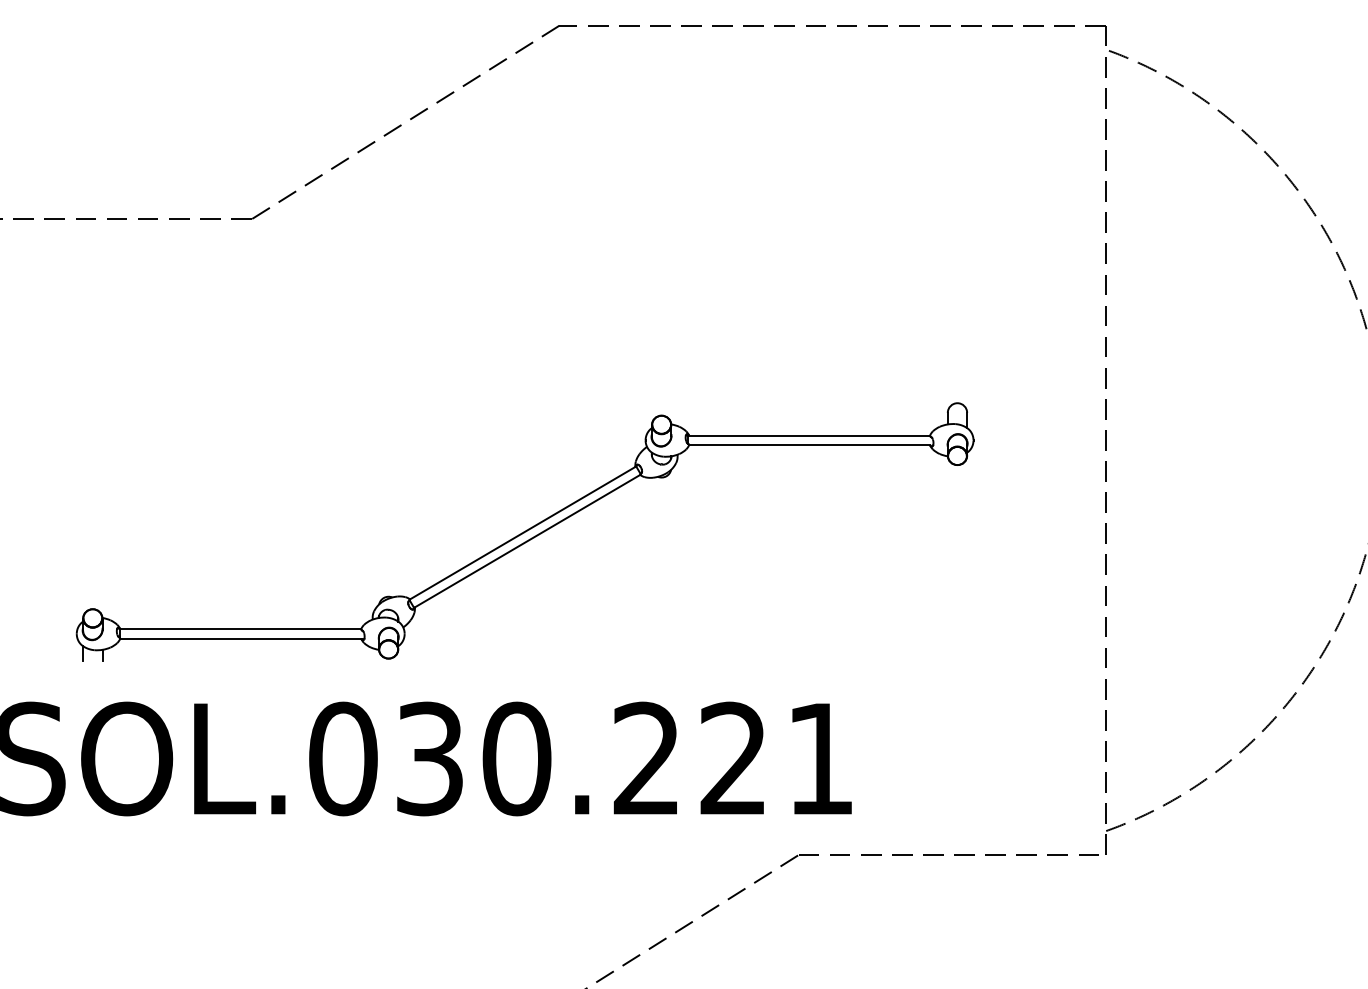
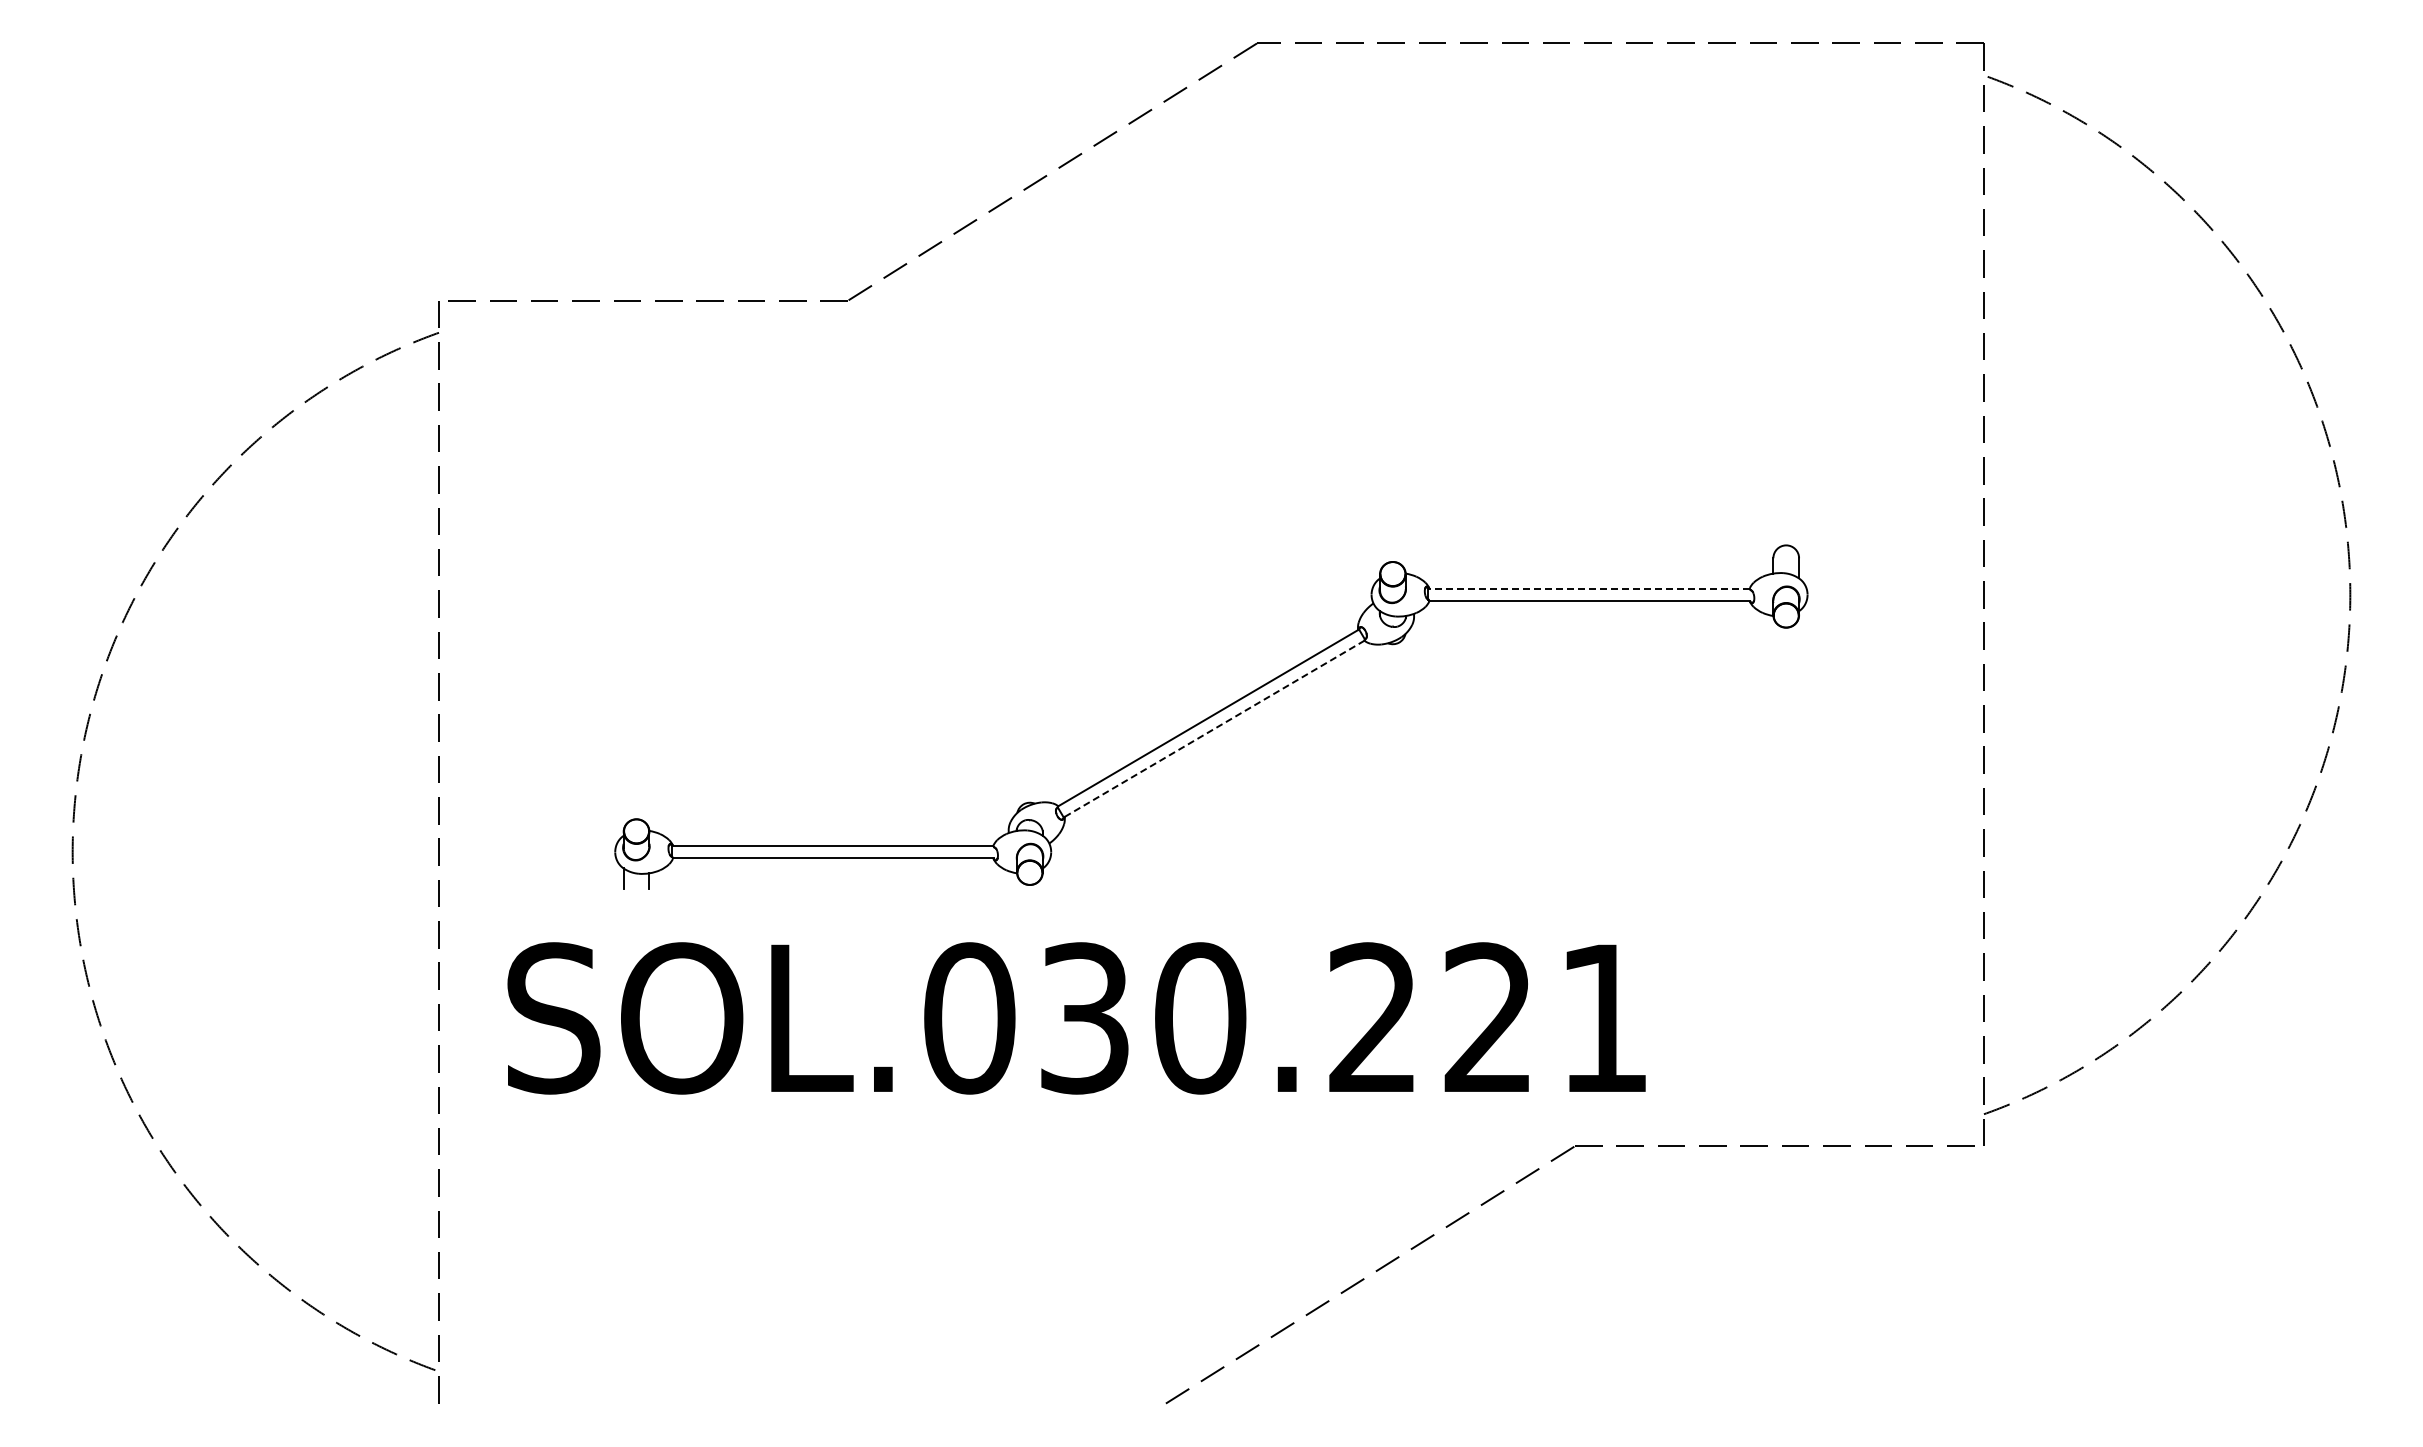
line: (809, 435) -> (1589, 588), solid -> dashed
line: (527, 541) -> (1214, 729), solid -> dashed

